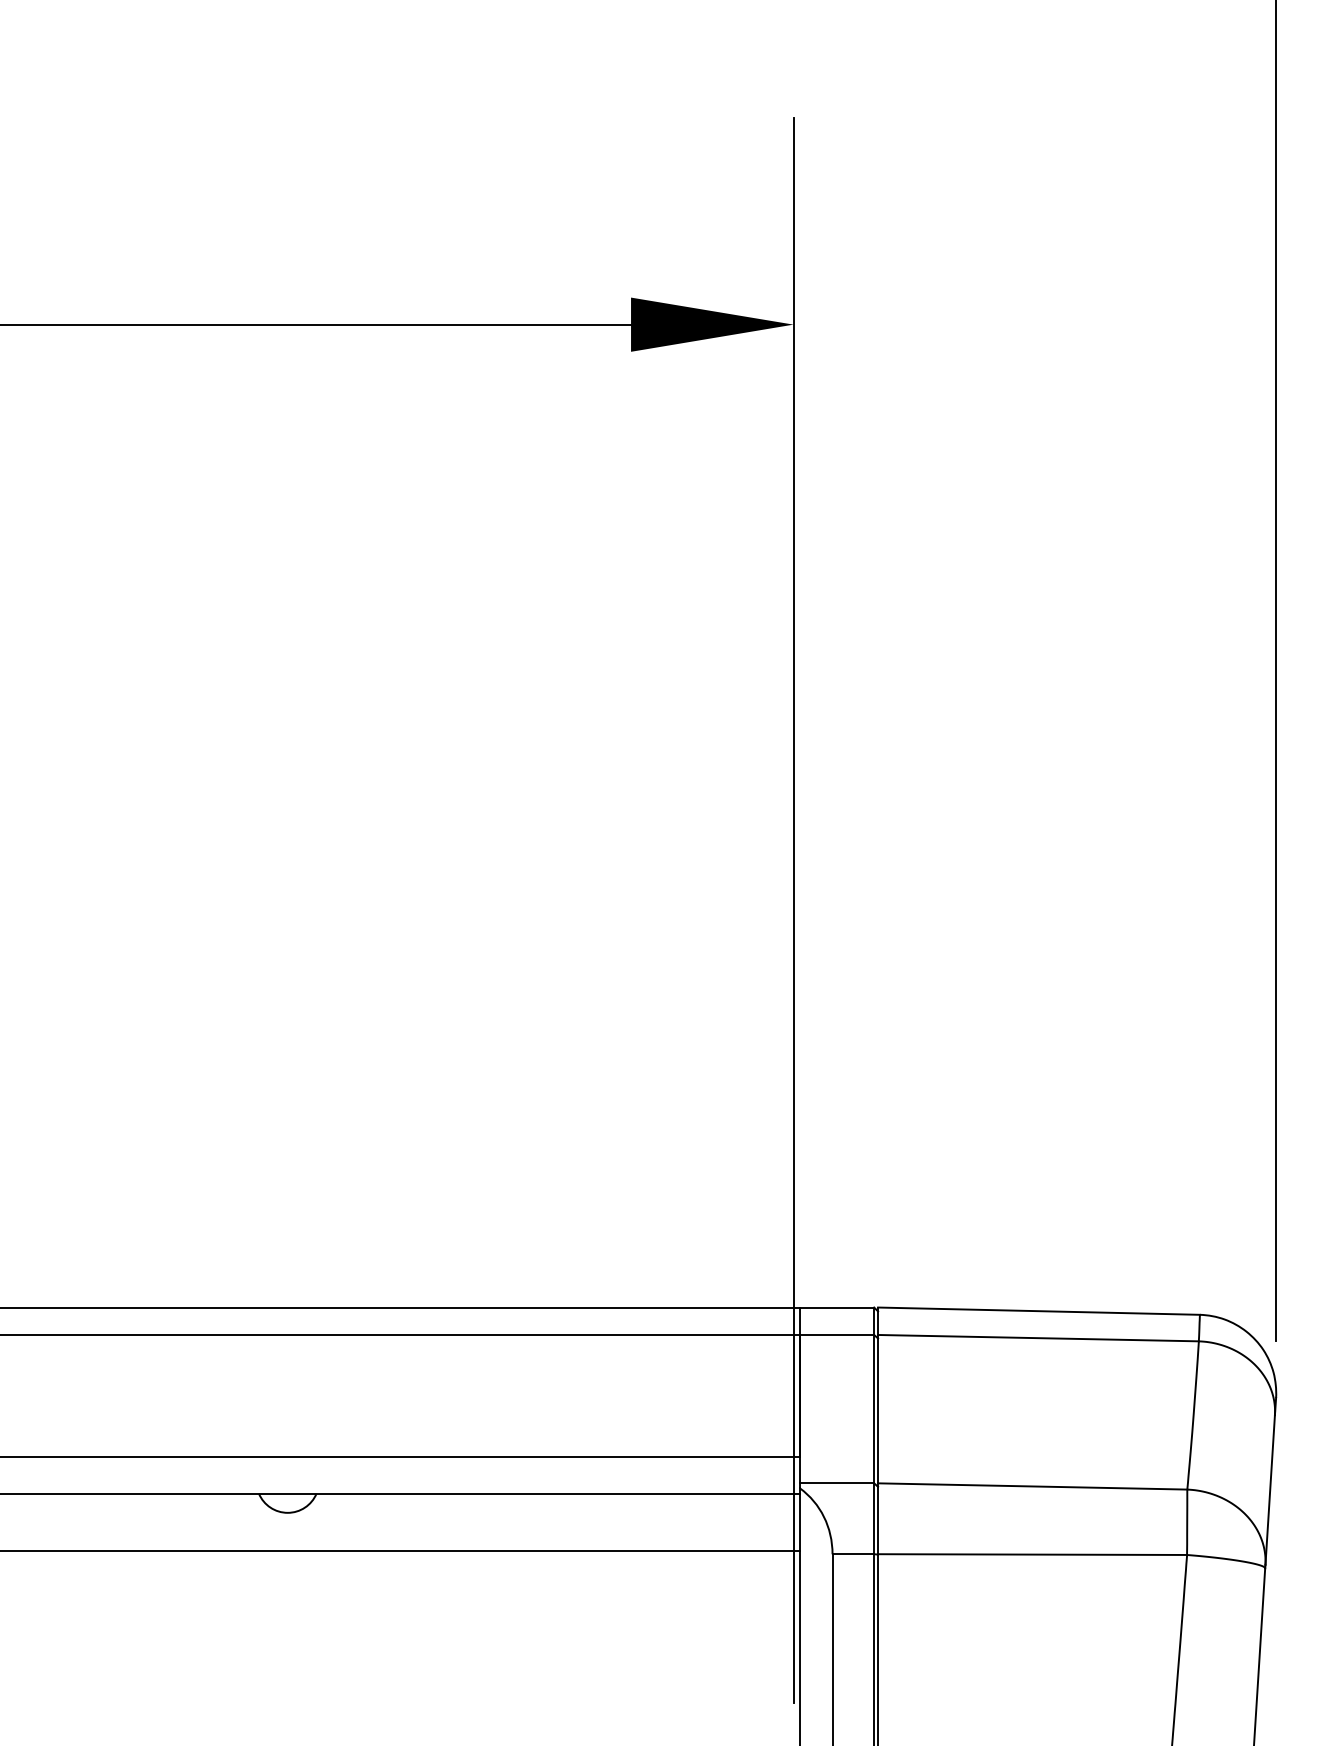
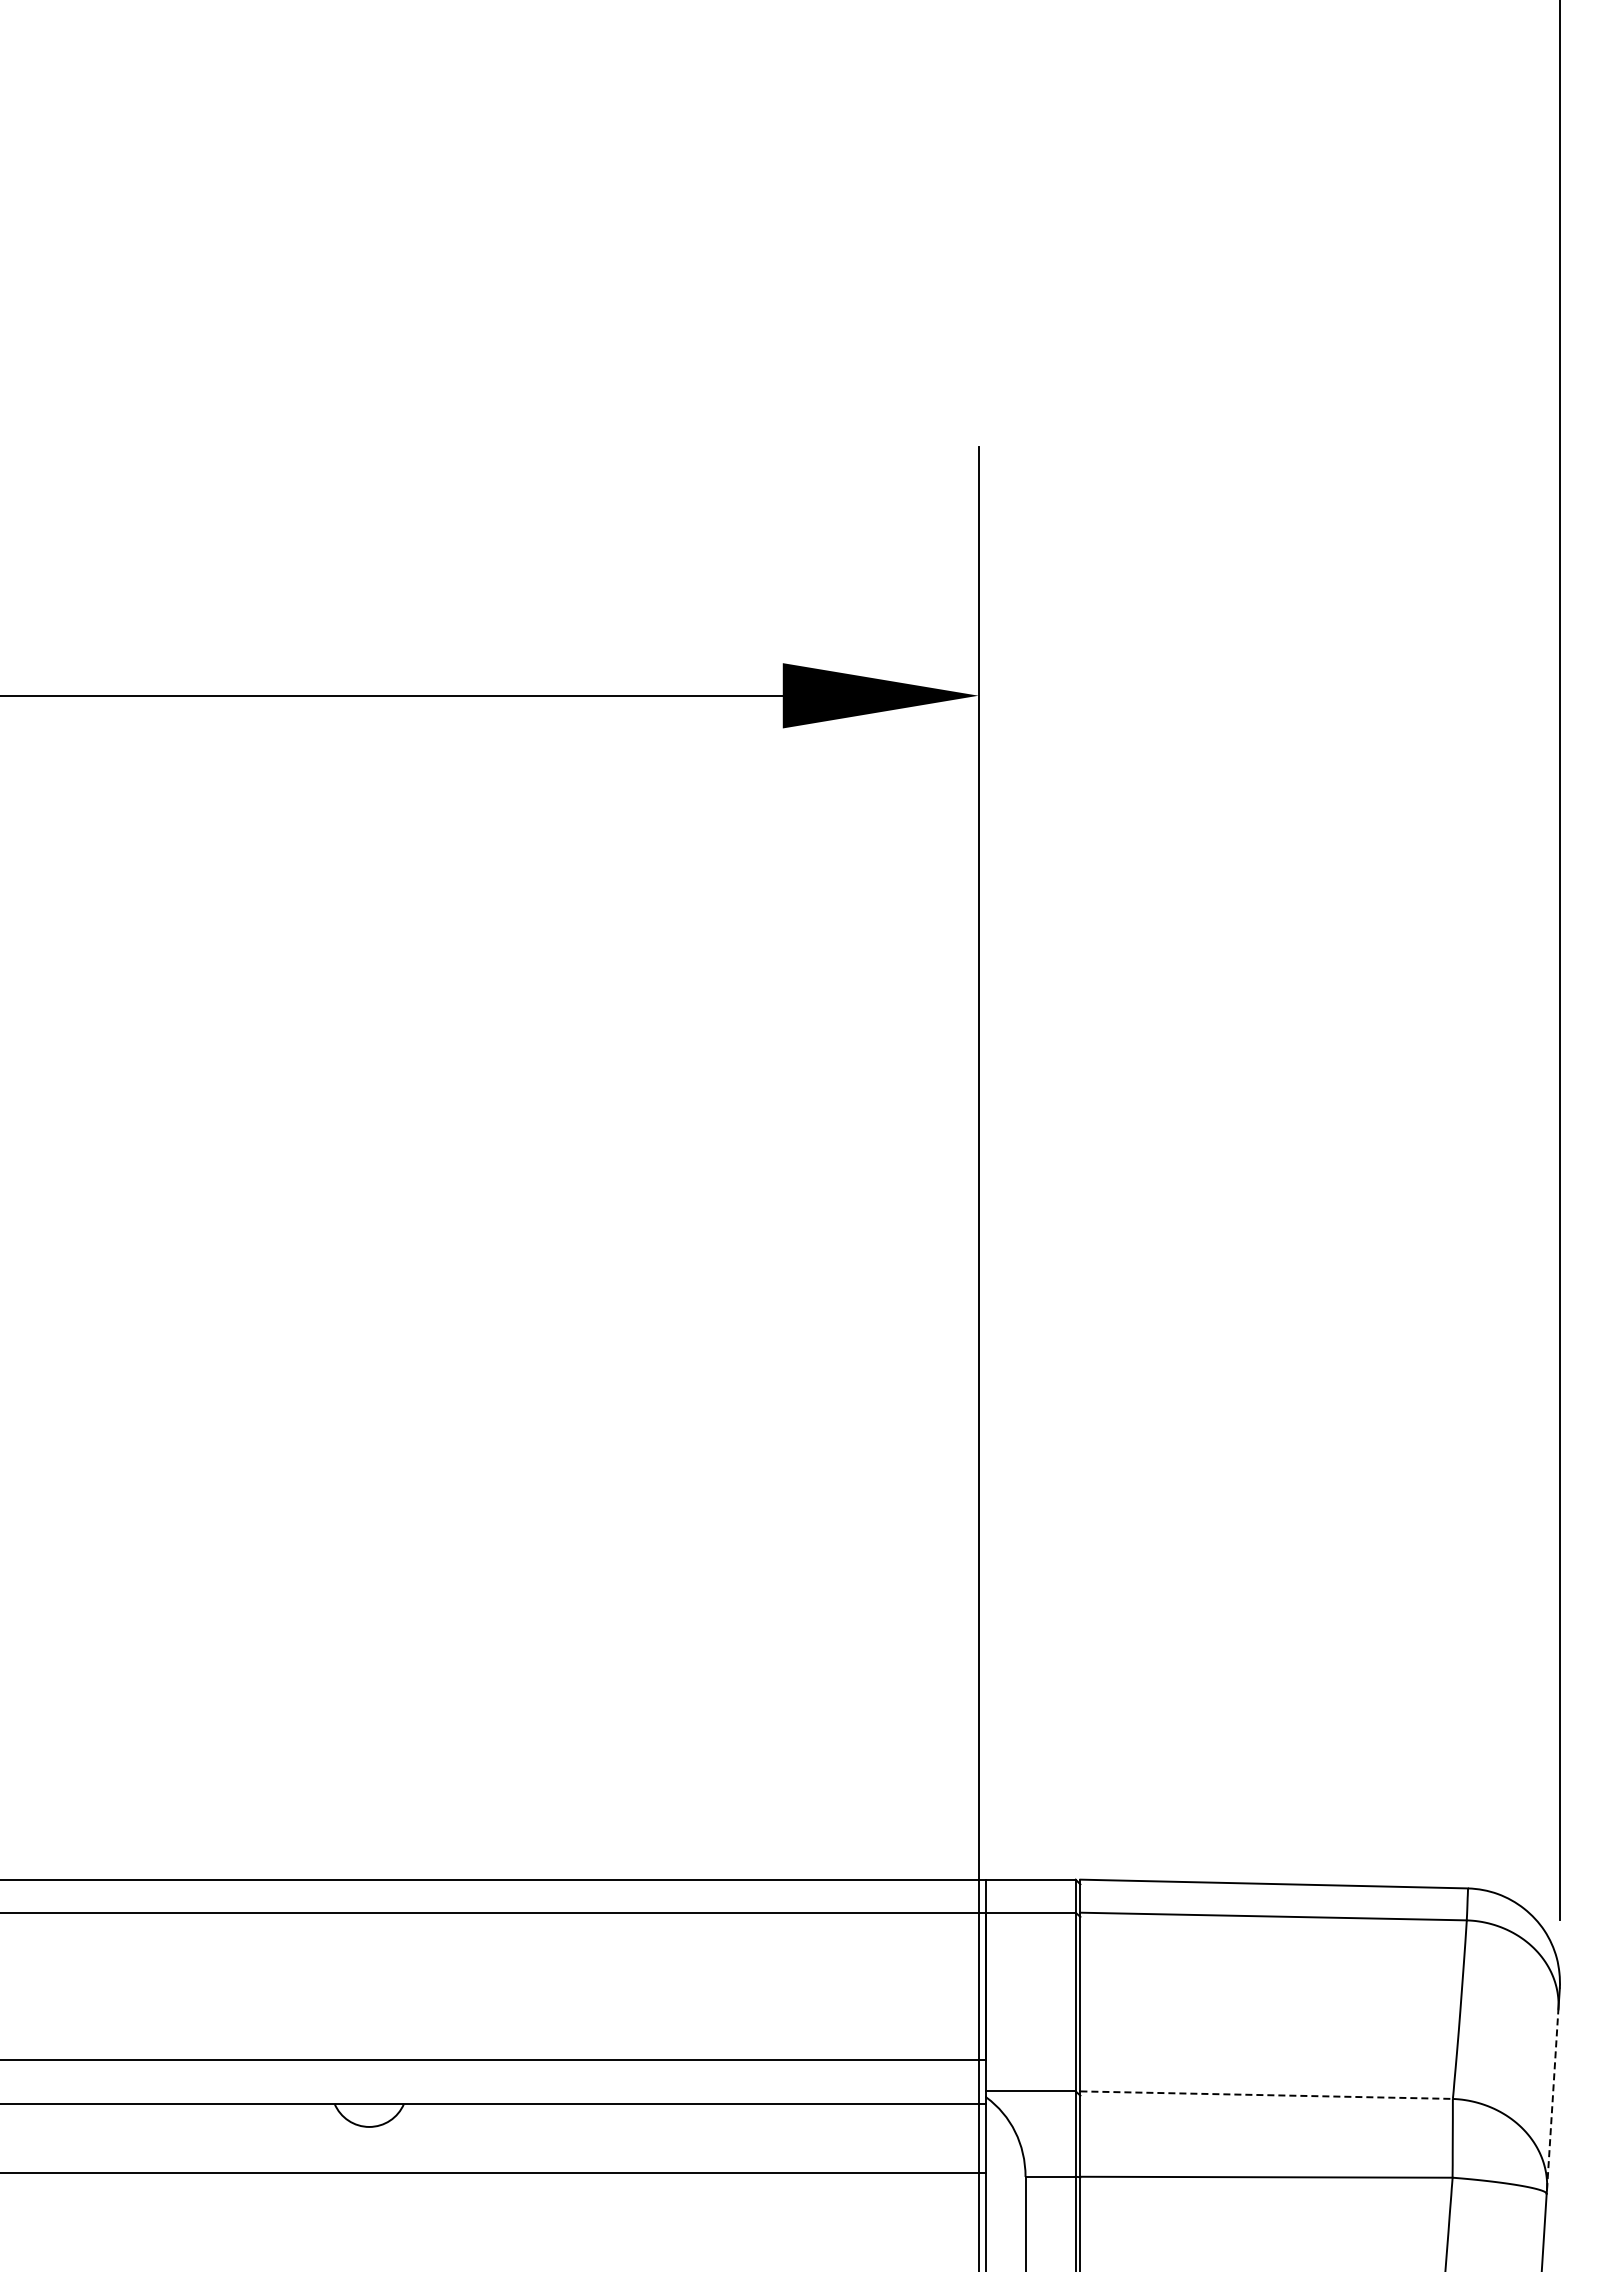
line: (1033, 1486) -> (1267, 2095), solid -> dashed
line: (1270, 1490) -> (1552, 2099), solid -> dashed

